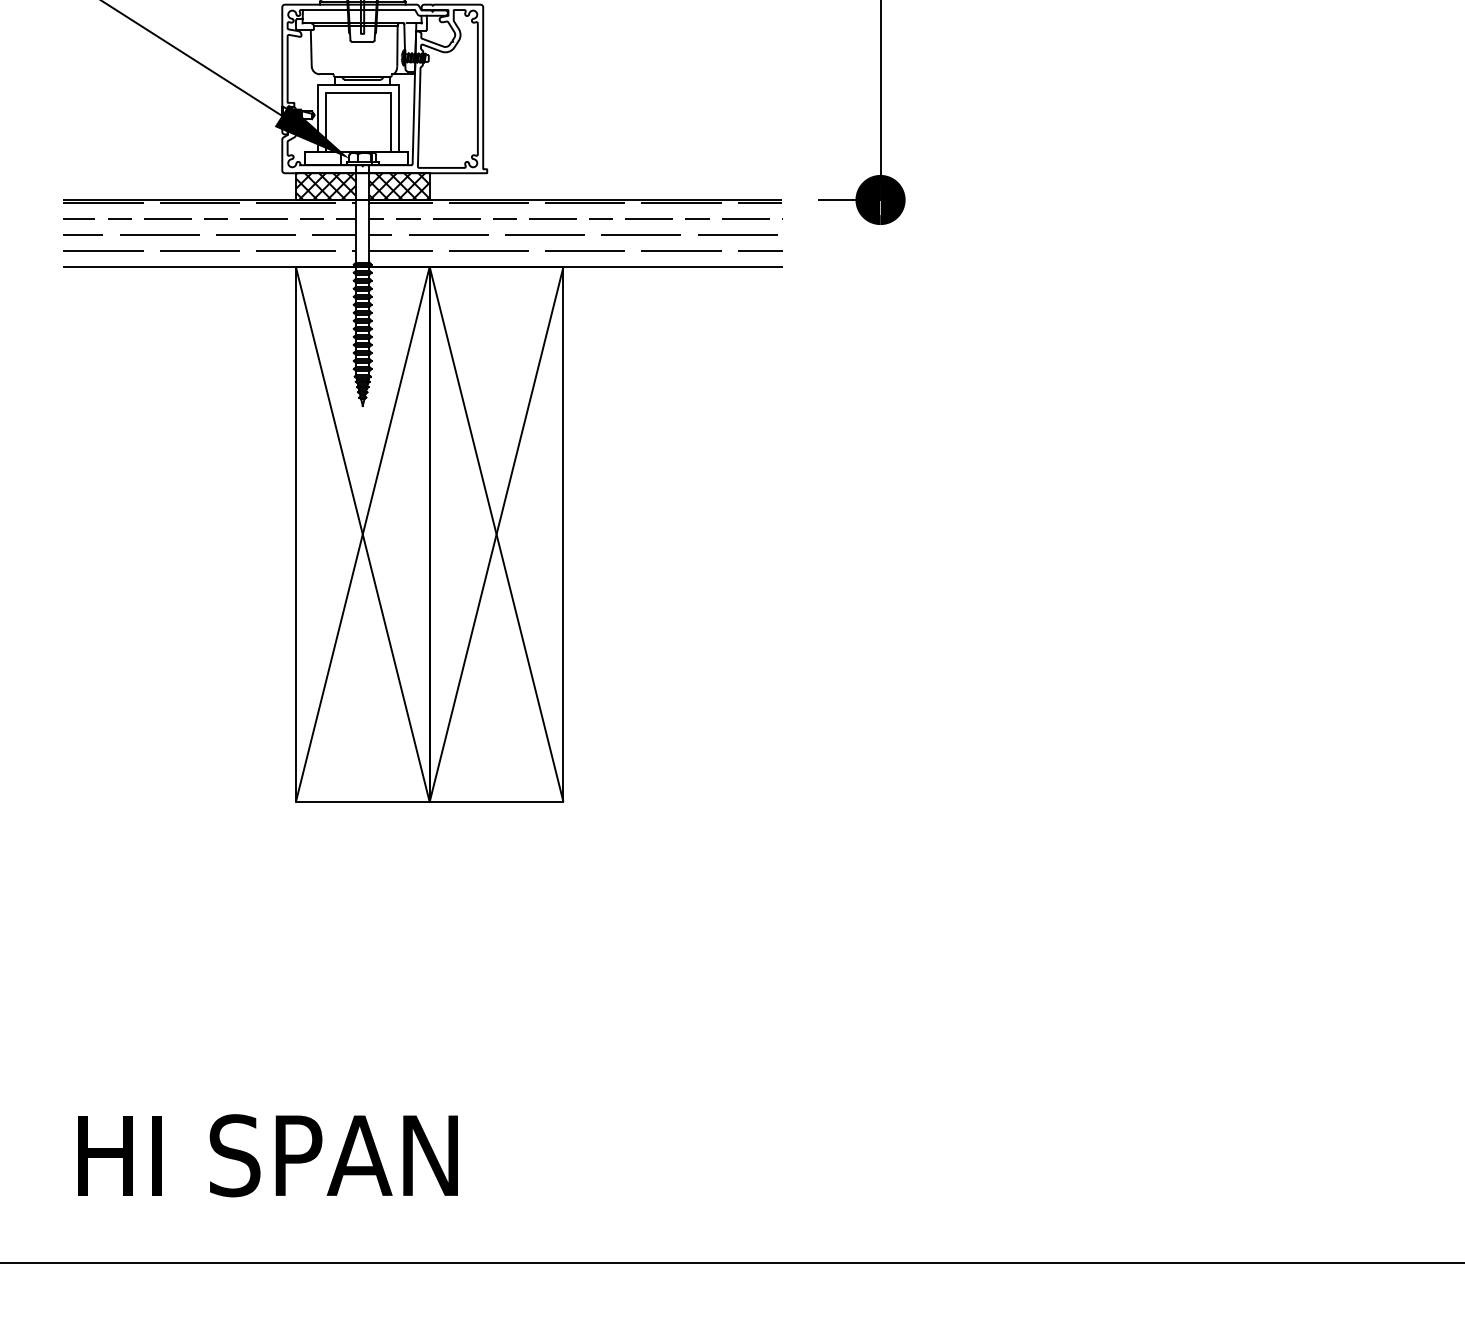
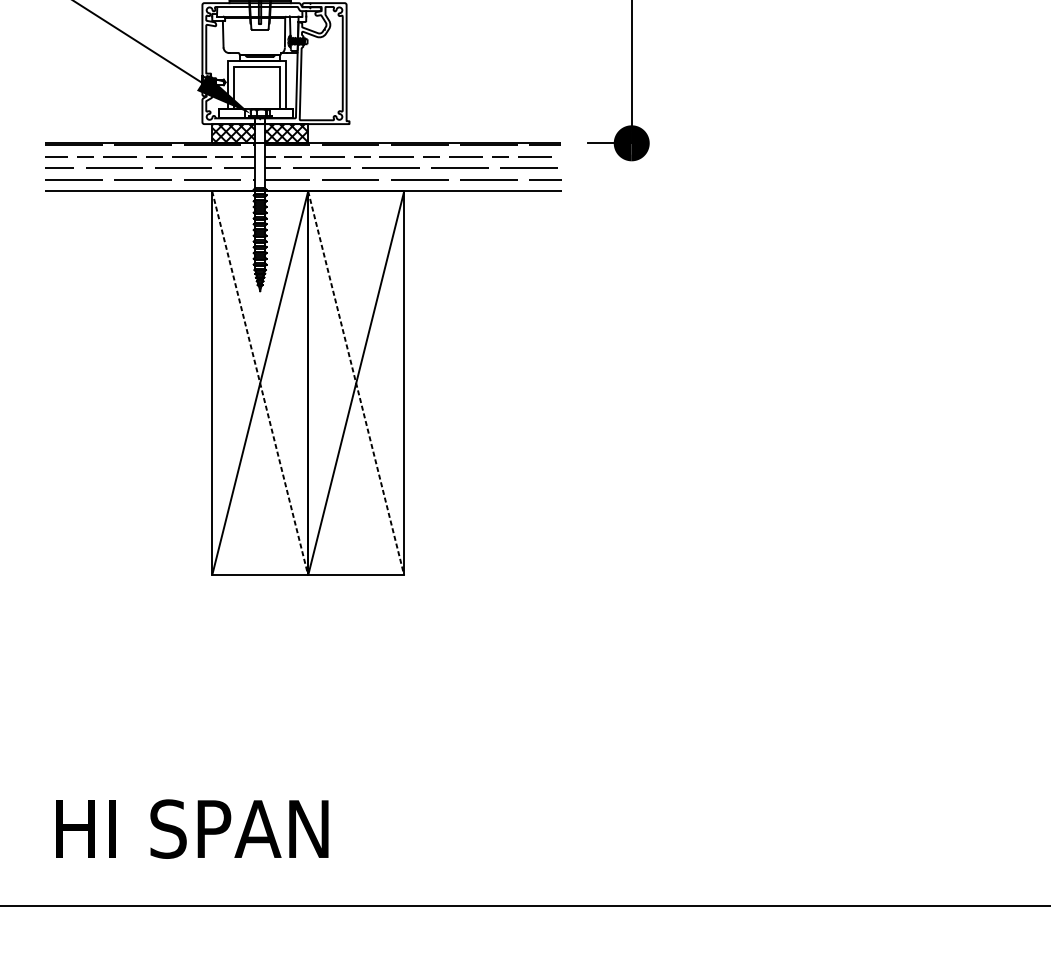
line: (362, 534) -> (259, 383), solid -> dashed
line: (496, 534) -> (356, 383), solid -> dashed

